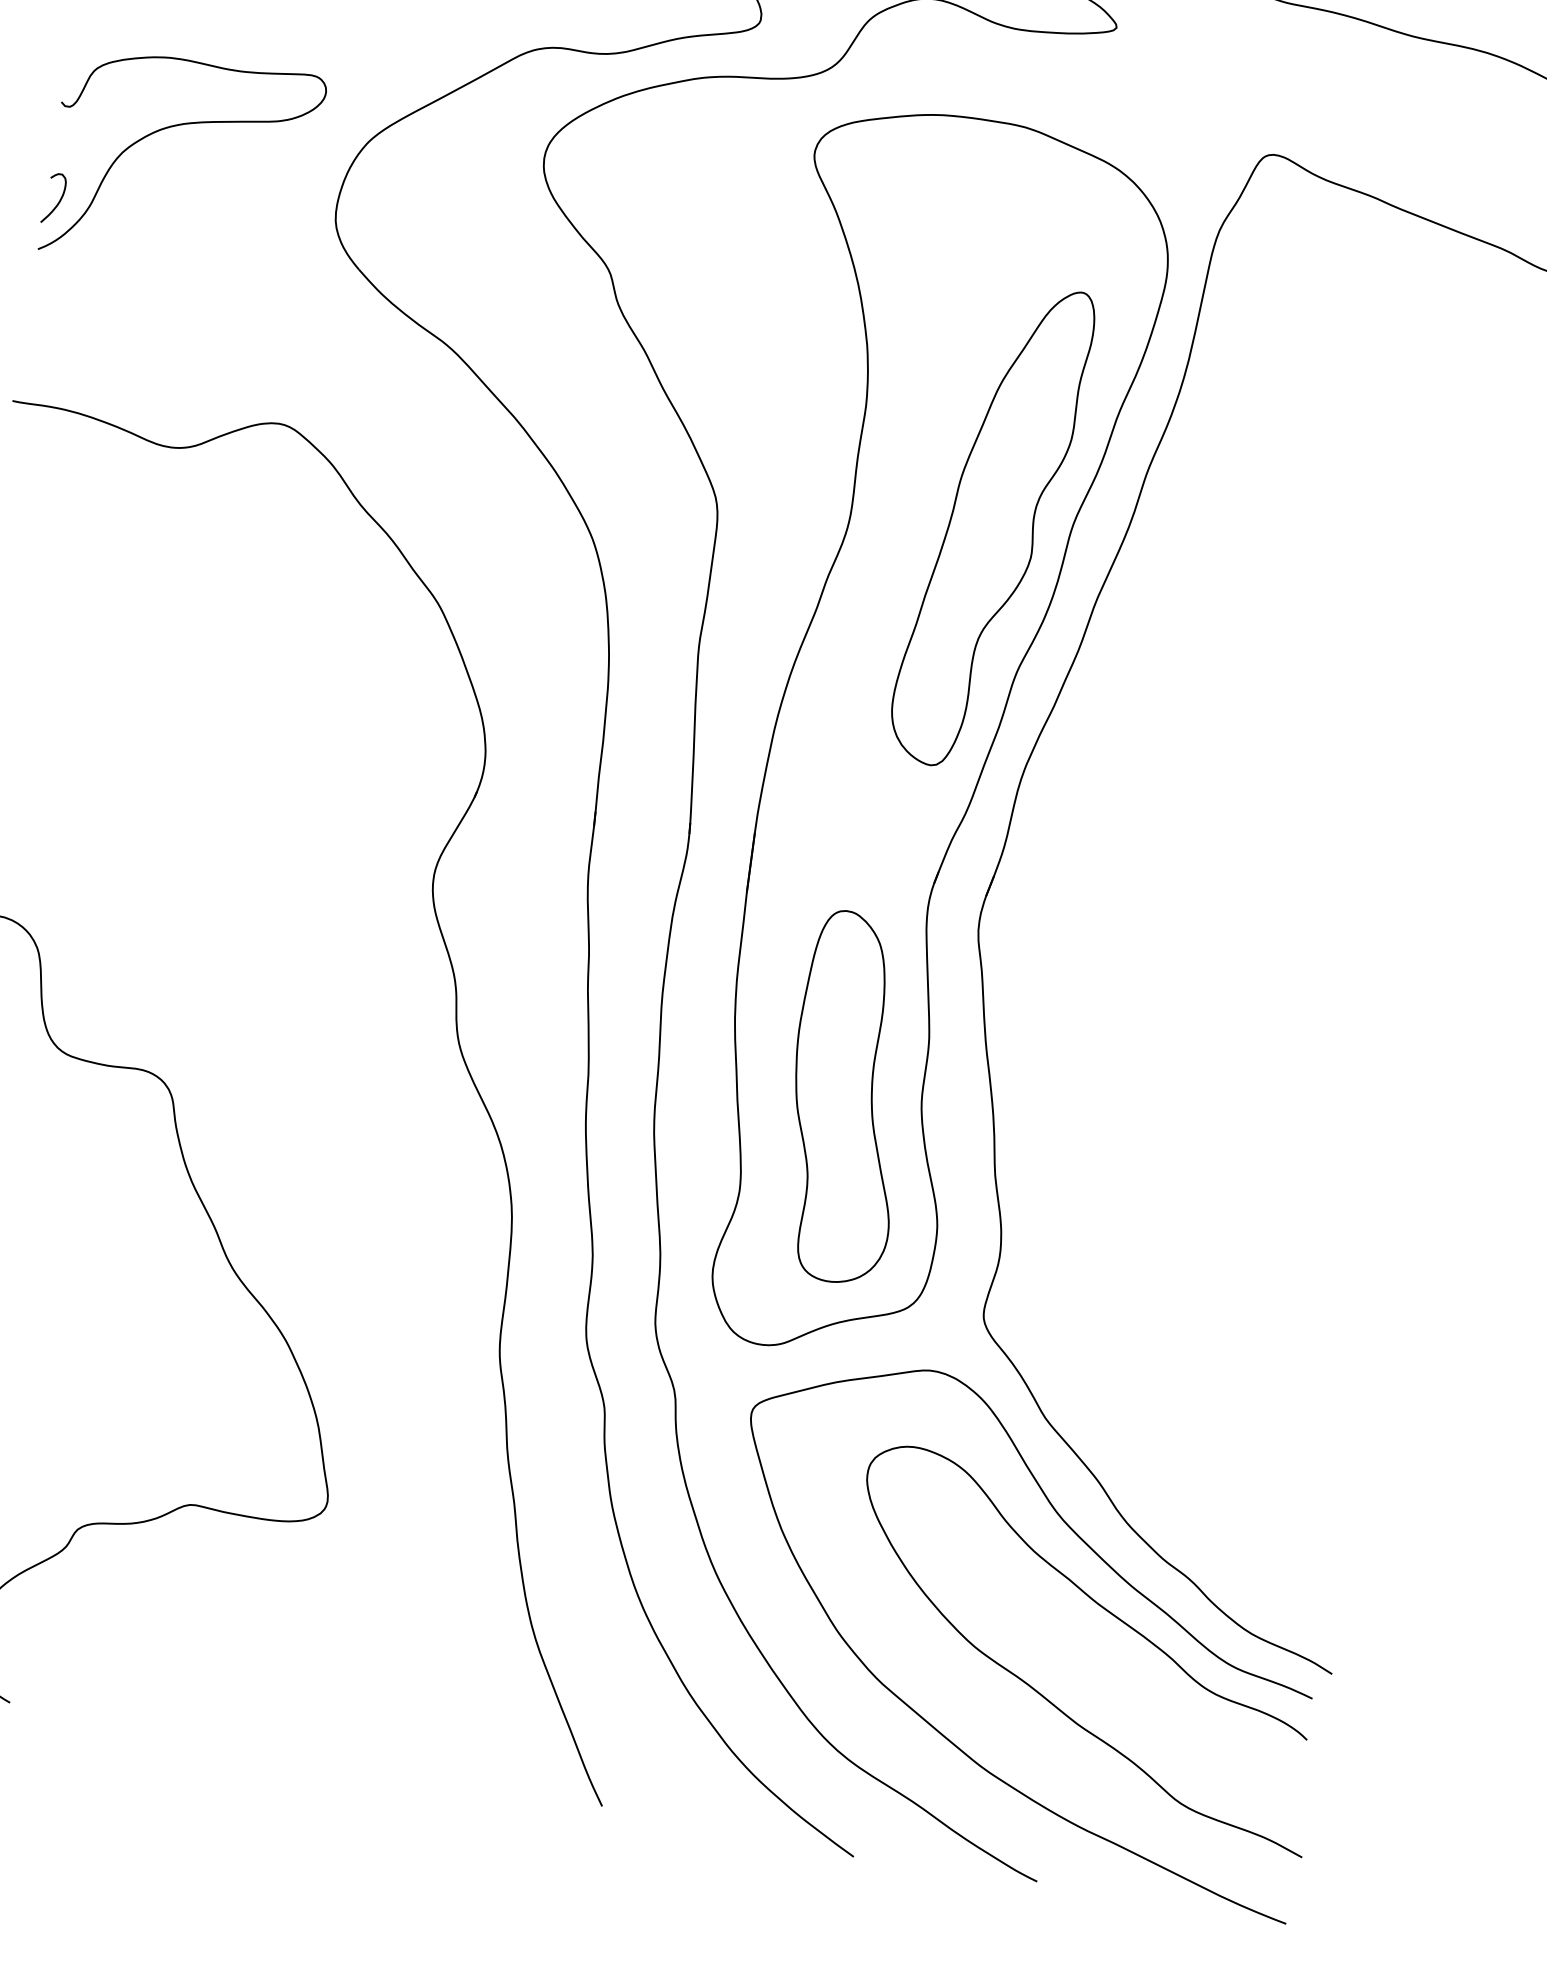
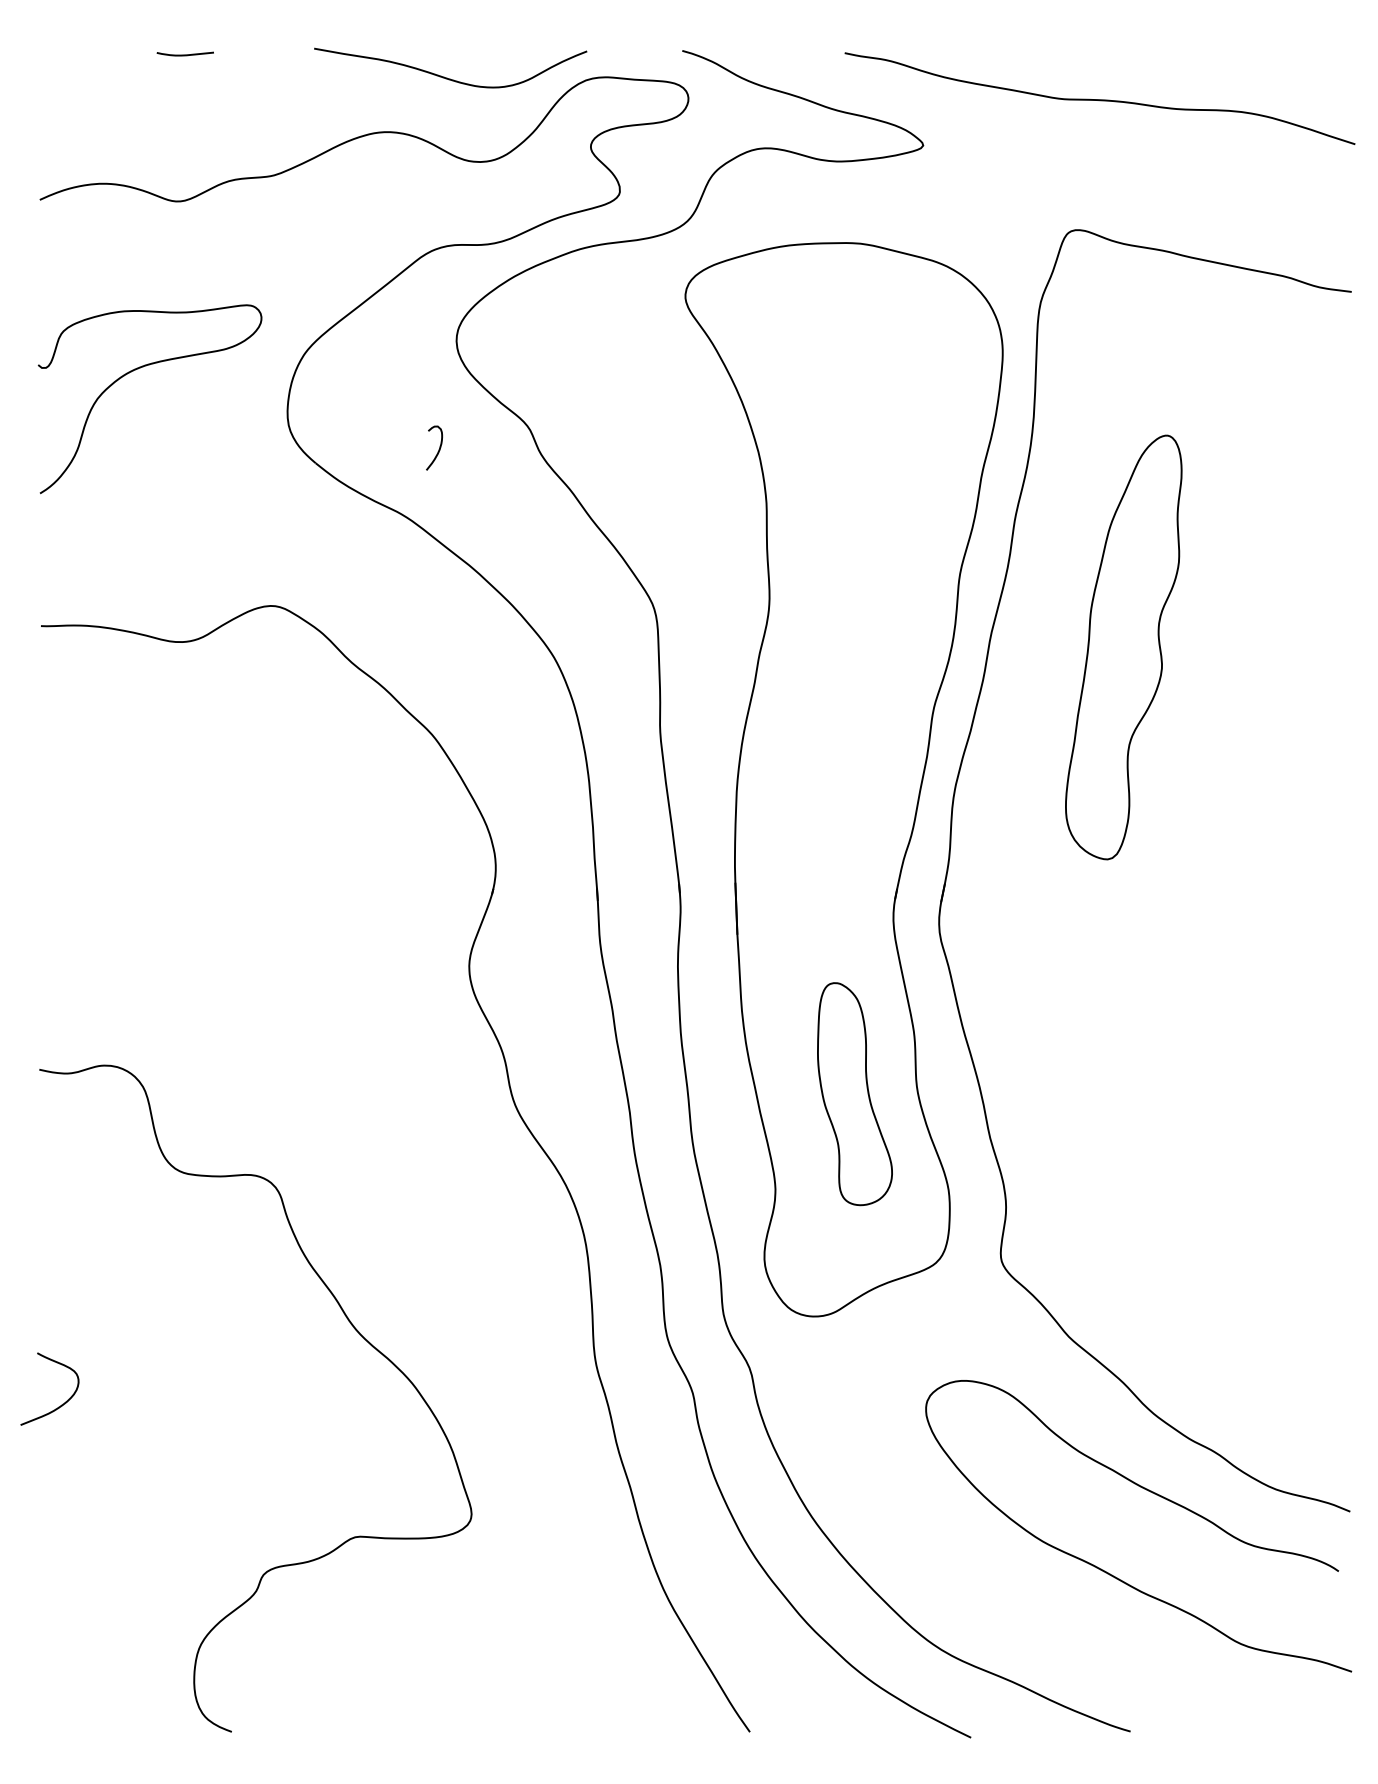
curve: (58, 201) -> (438, 449), moved
part: (991, 526) -> (1123, 647), moved
part: (849, 1097) -> (854, 1093), size x0.7
curve: (1097, 1556) -> (1133, 1446), removed

